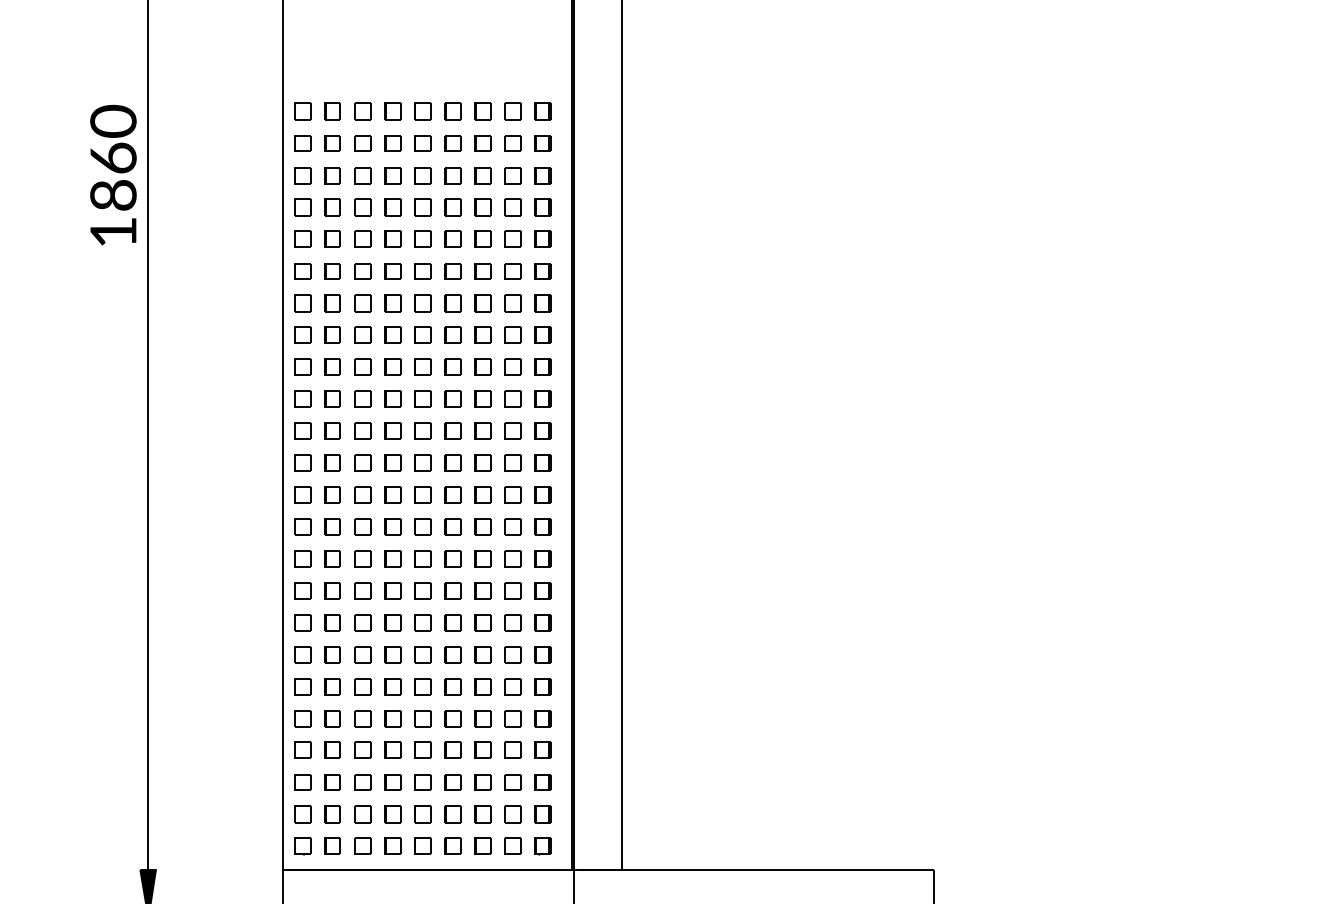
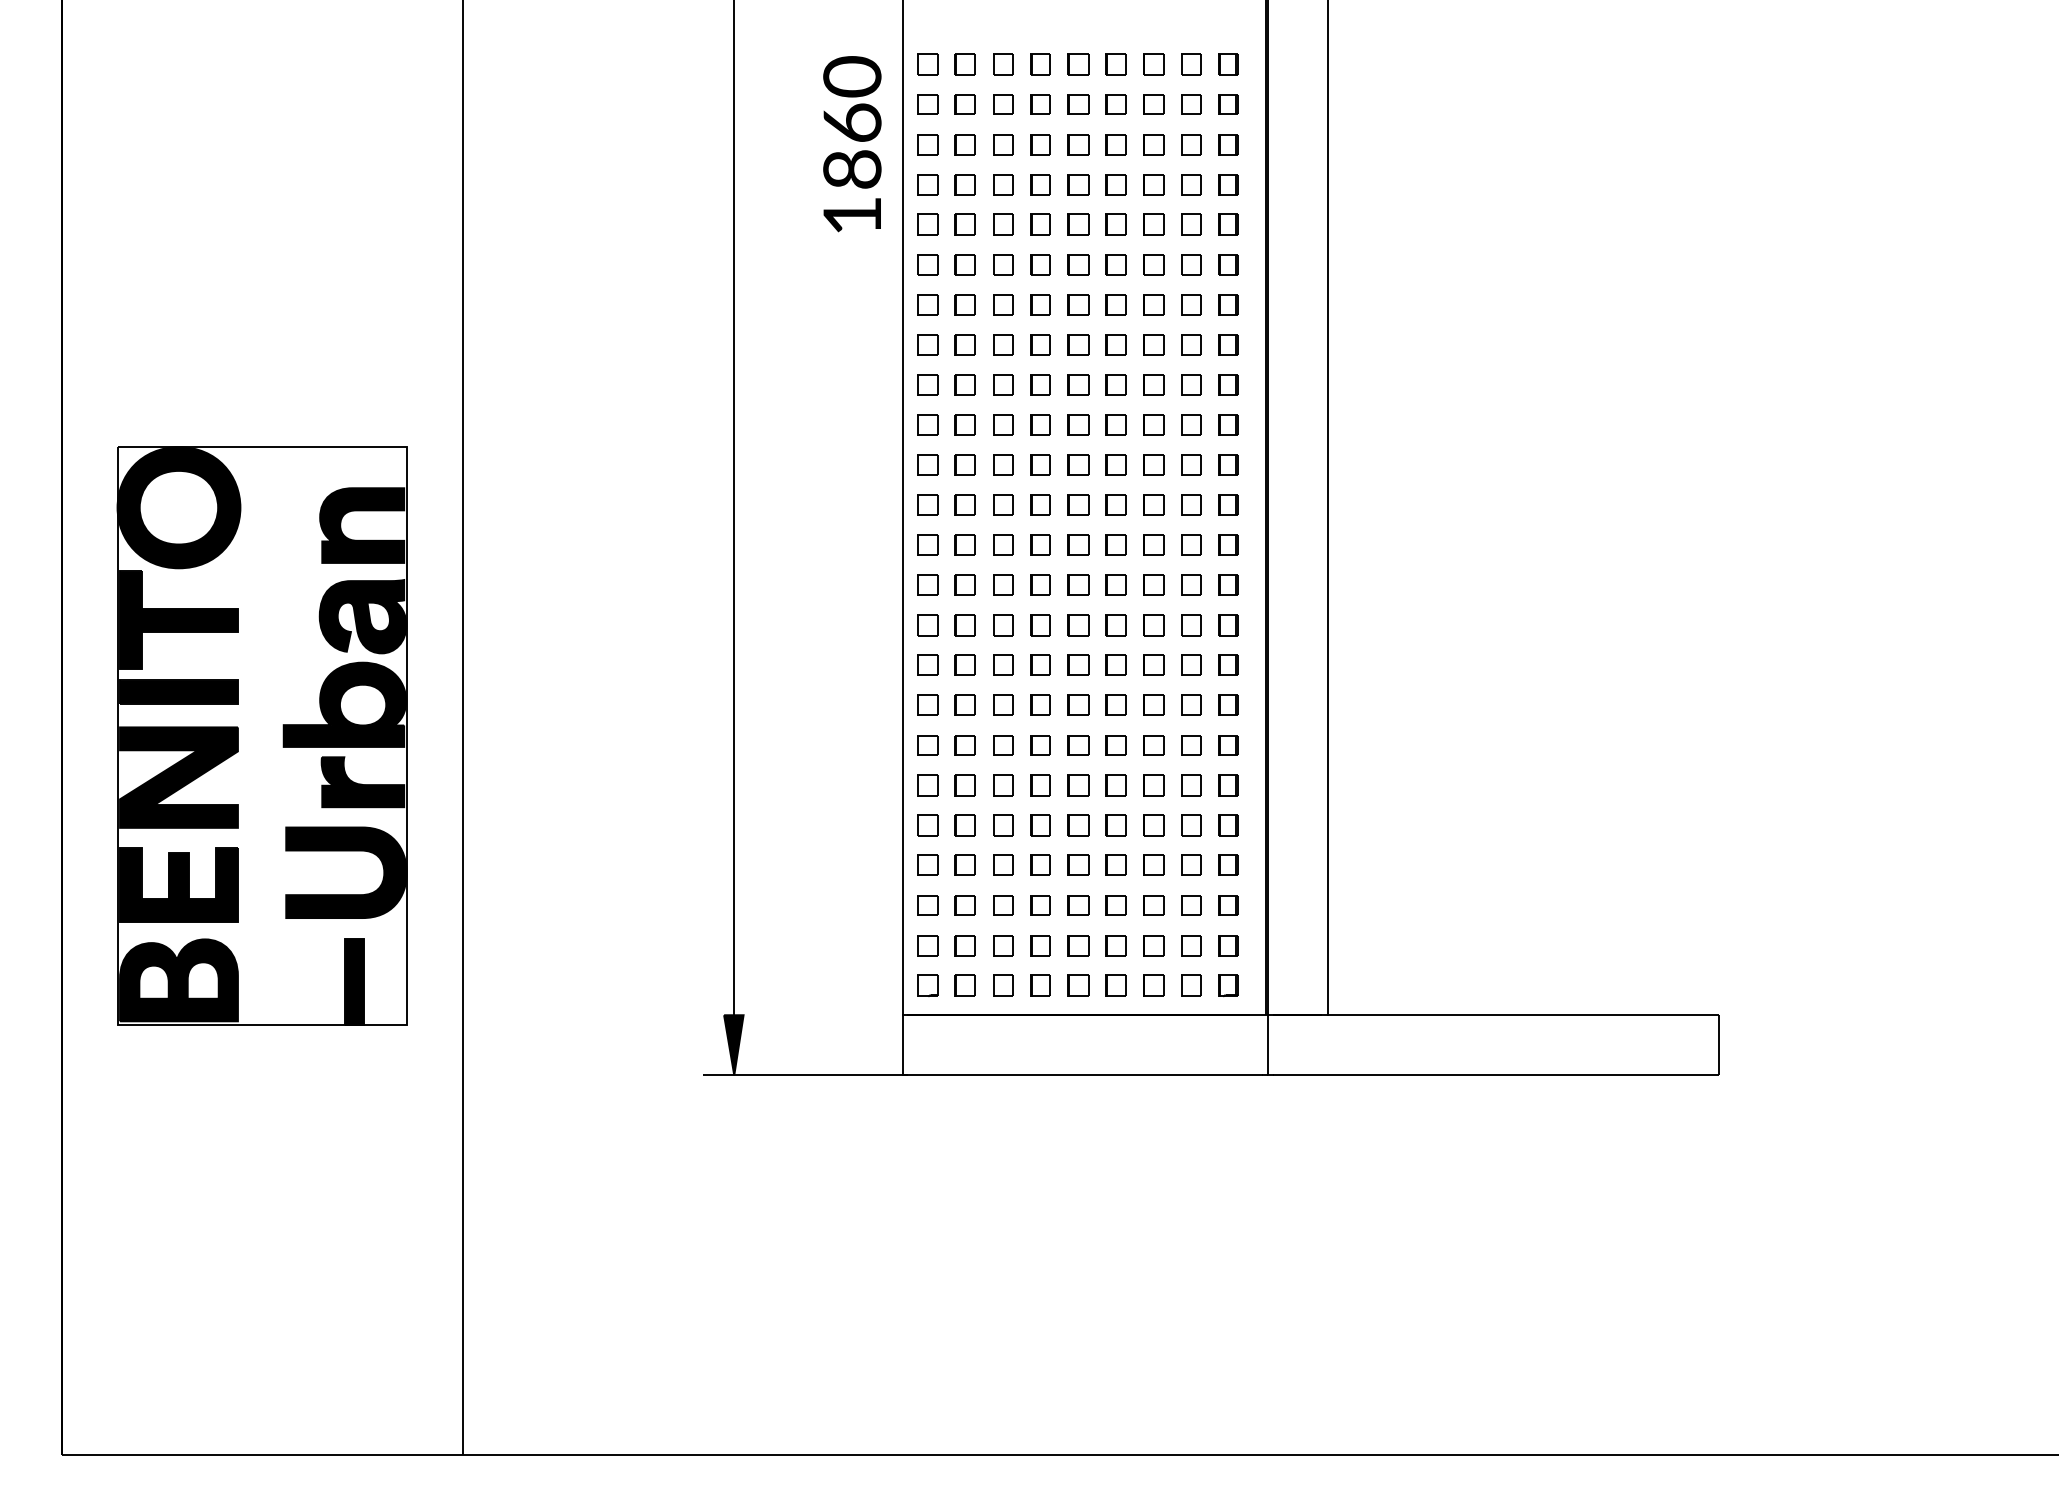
text: (113, 175) -> (852, 144), moved

